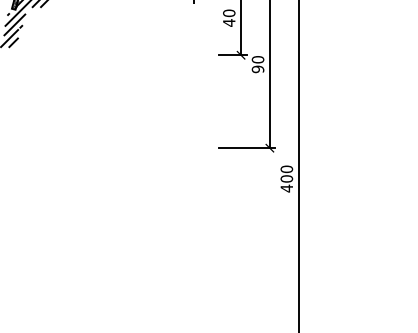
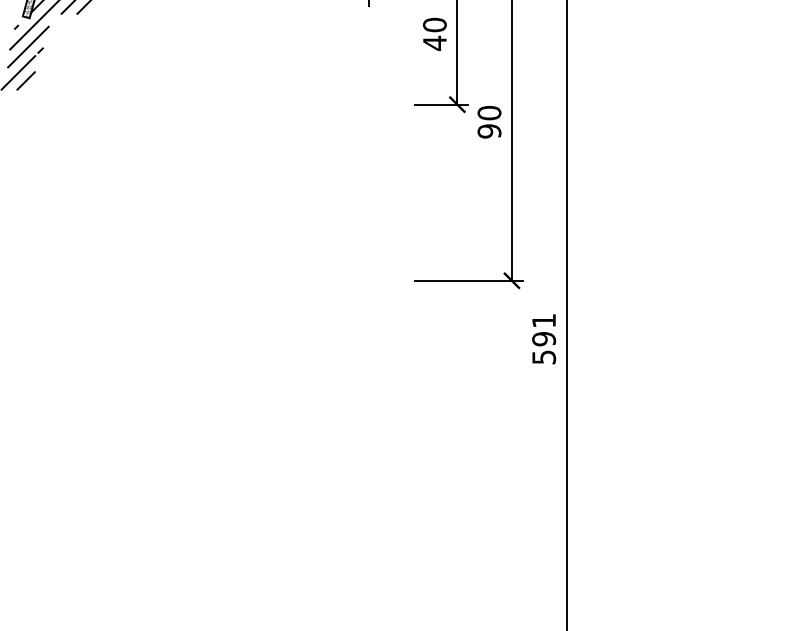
text: (286, 178) -> (543, 338), 400 -> 591

